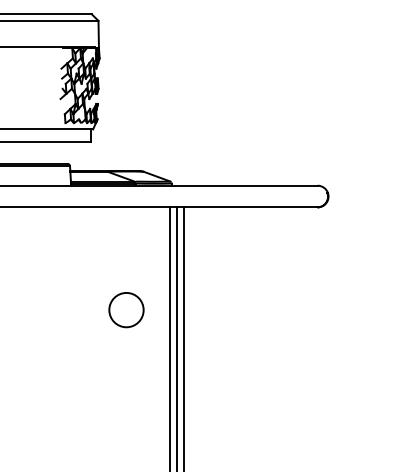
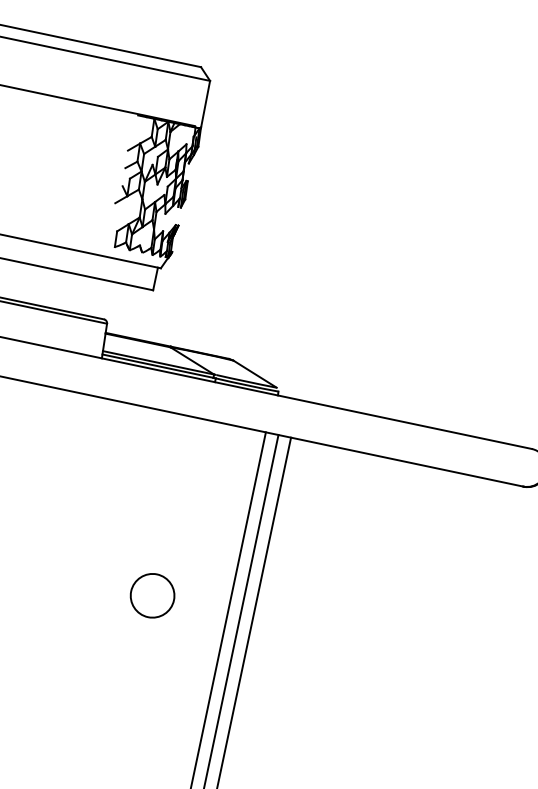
circle: (126, 310) -> (152, 596), size x0.71

